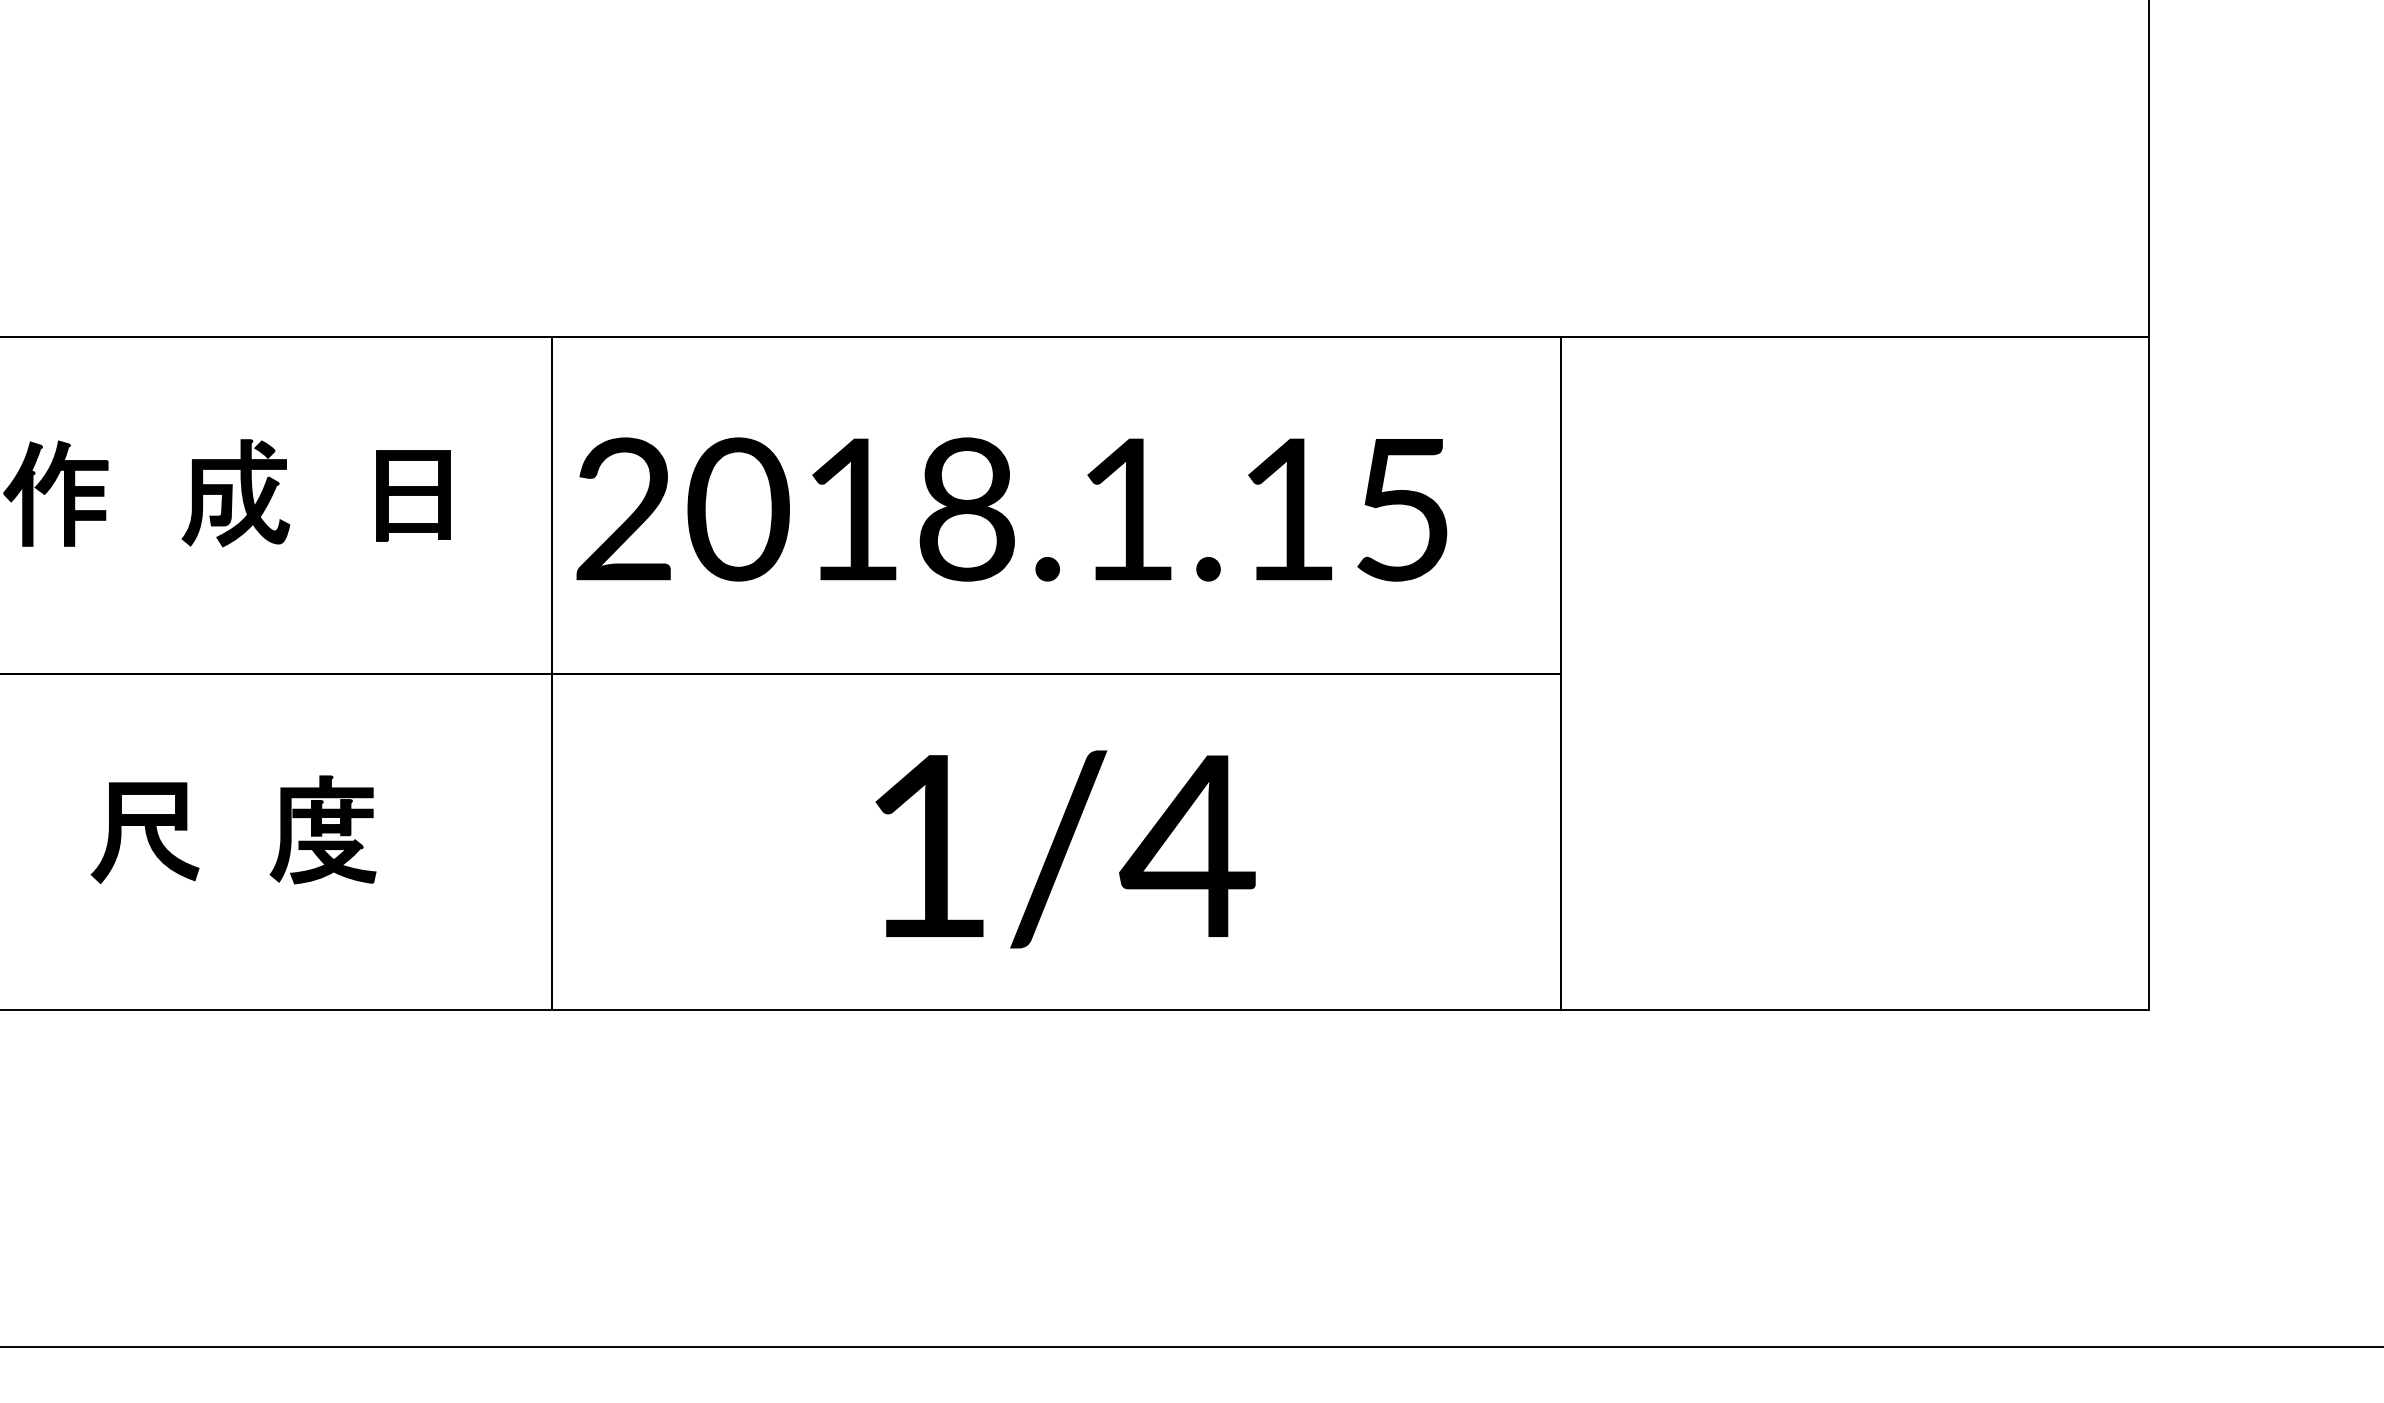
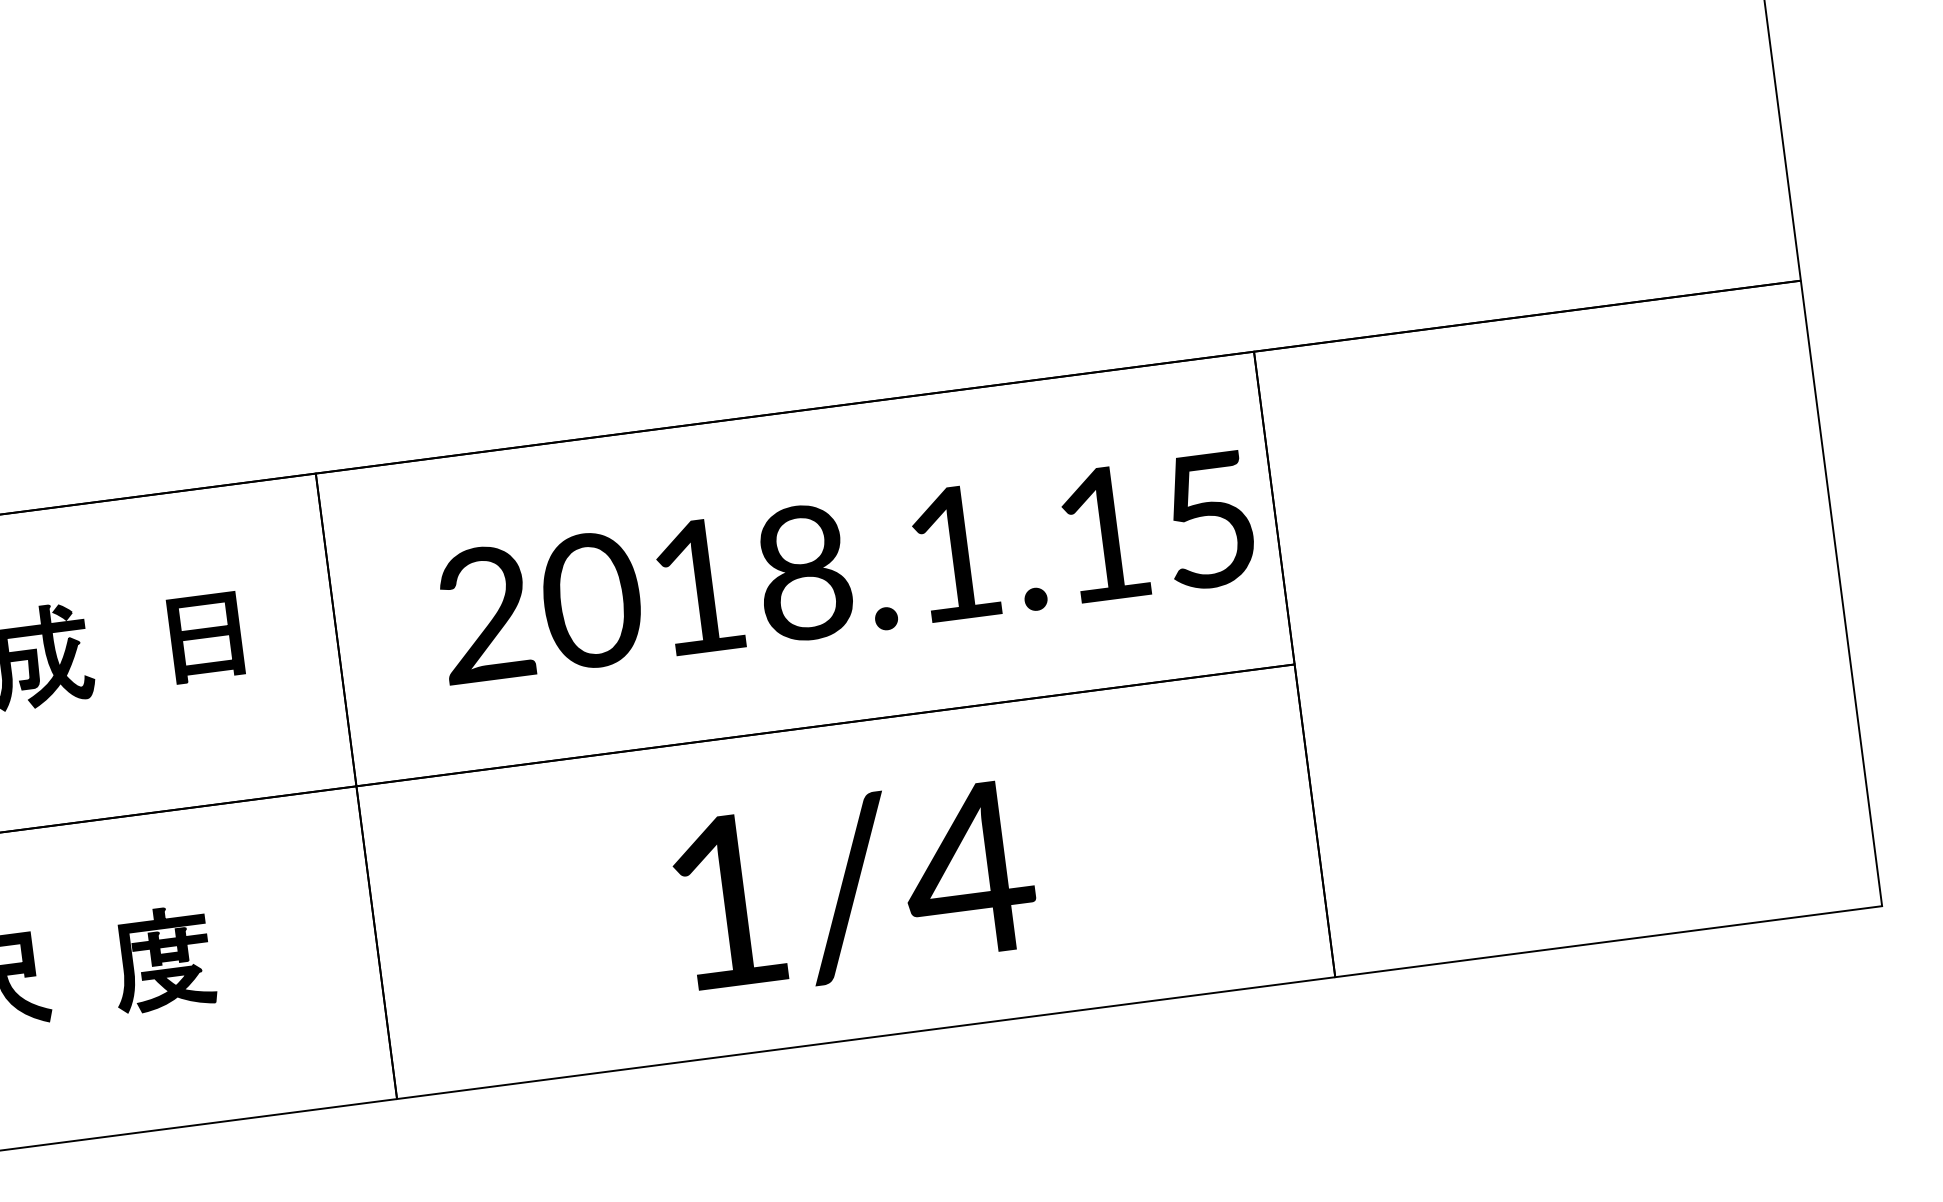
text: (1011, 509) -> (845, 567), moved

